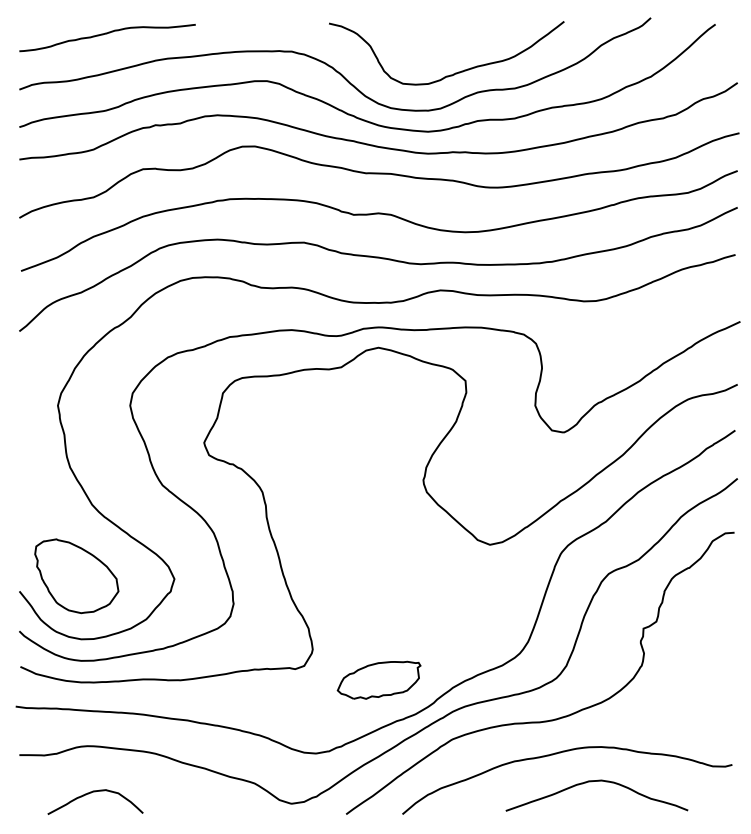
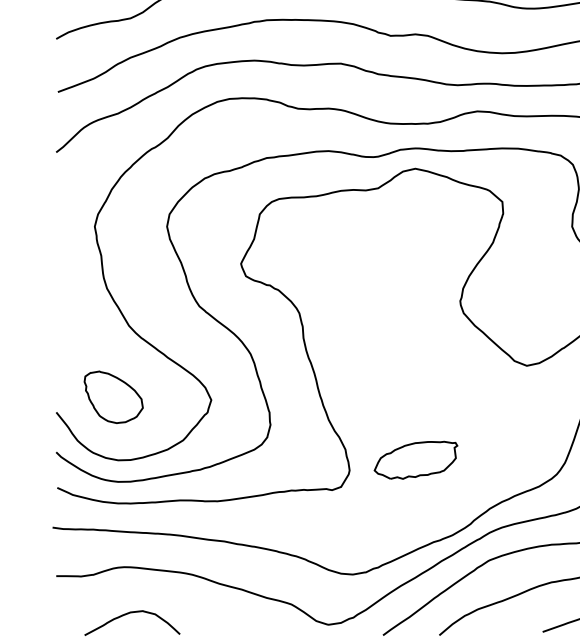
part: (76, 576) -> (113, 397), size x0.7
part: (378, 679) -> (415, 459), moved

